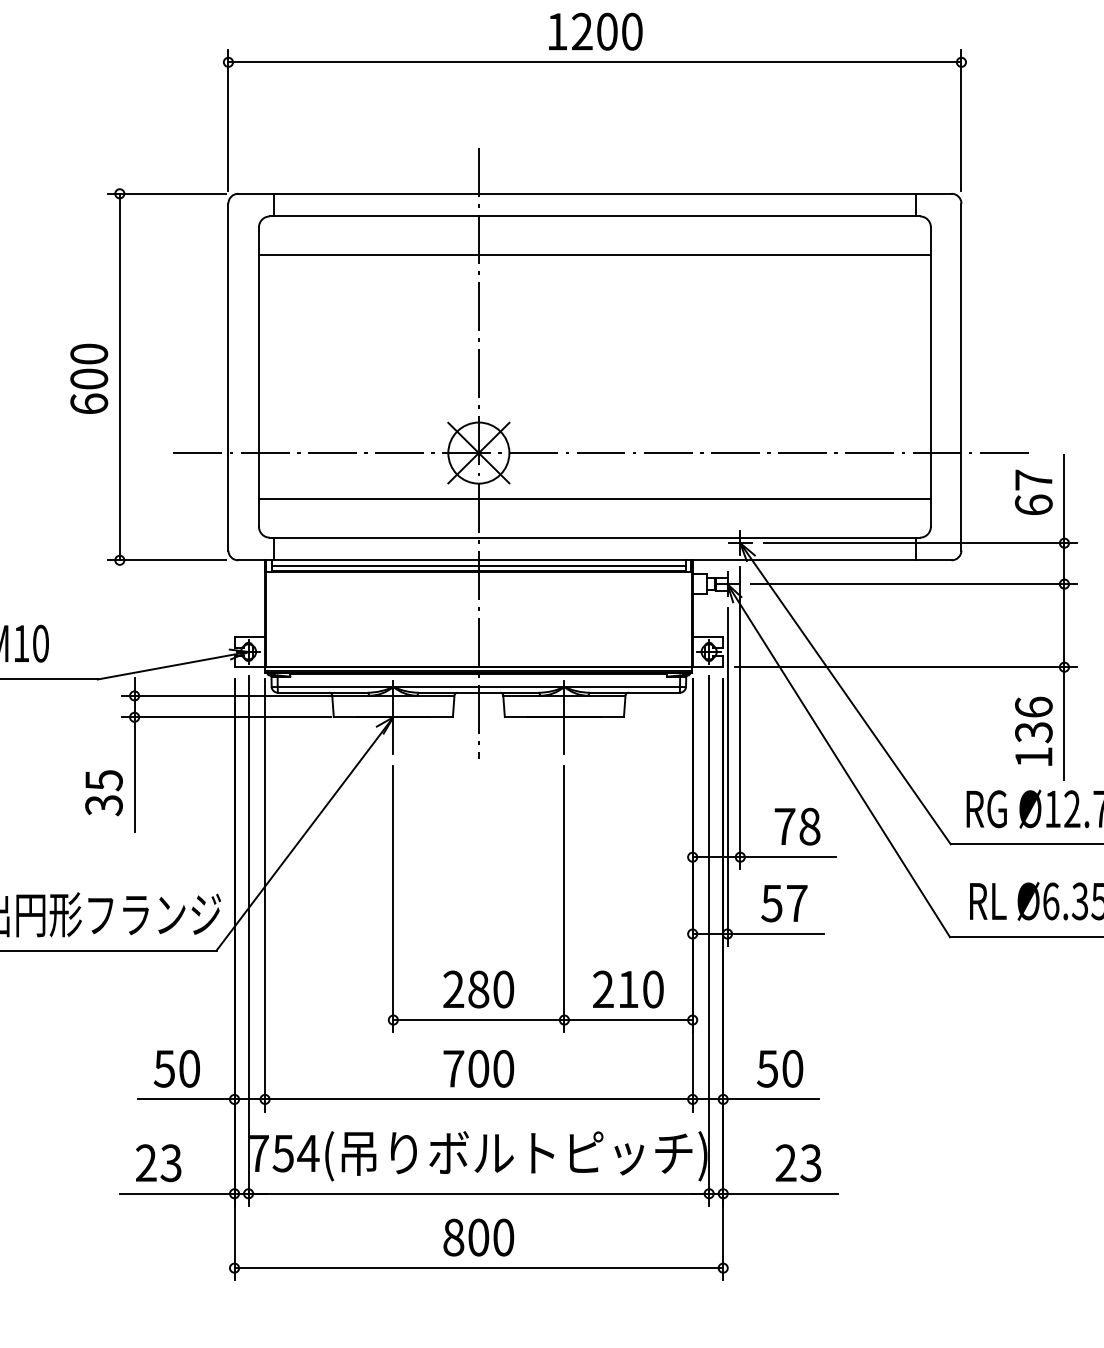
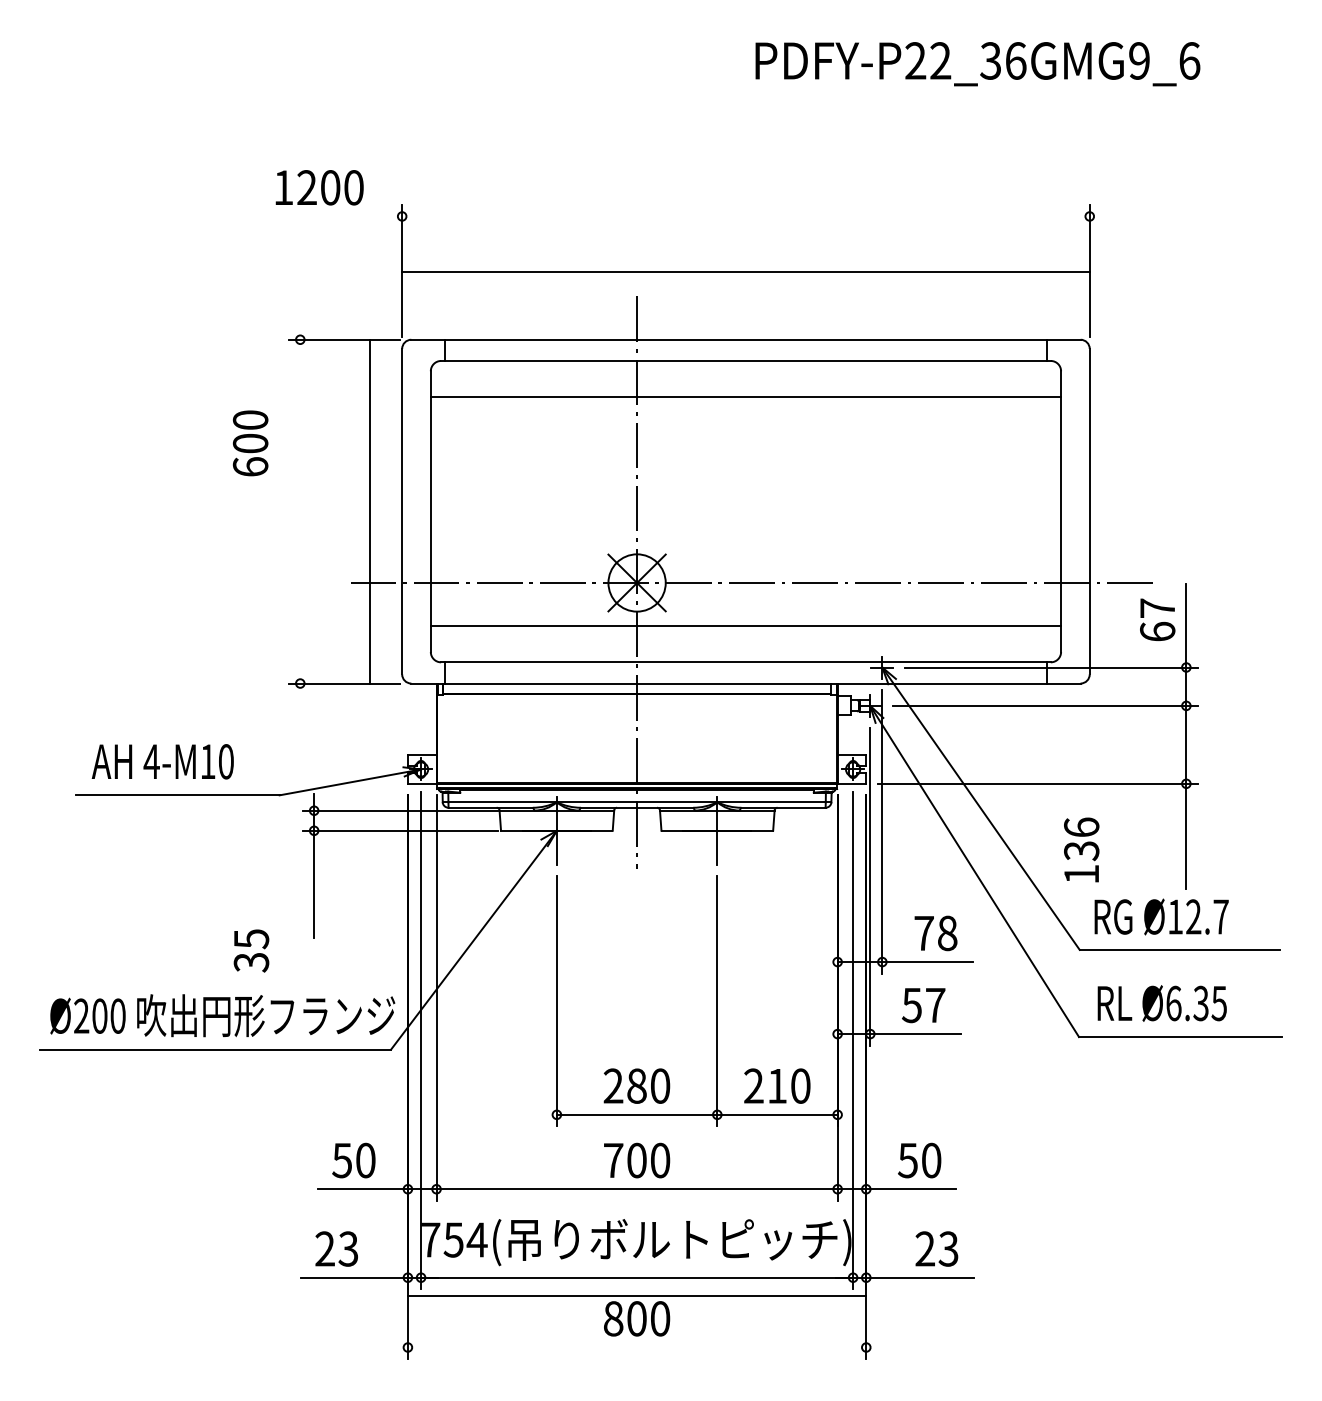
text: (595, 31) -> (319, 187), moved
line: (594, 62) -> (745, 272), moved
line: (120, 376) -> (370, 511), moved
text: (89, 379) -> (250, 443), moved
line: (479, 565) -> (637, 688), removed
text: (1033, 730) -> (1081, 849), moved
text: (104, 792) -> (251, 950), moved
line: (478, 1268) -> (636, 1295), moved

